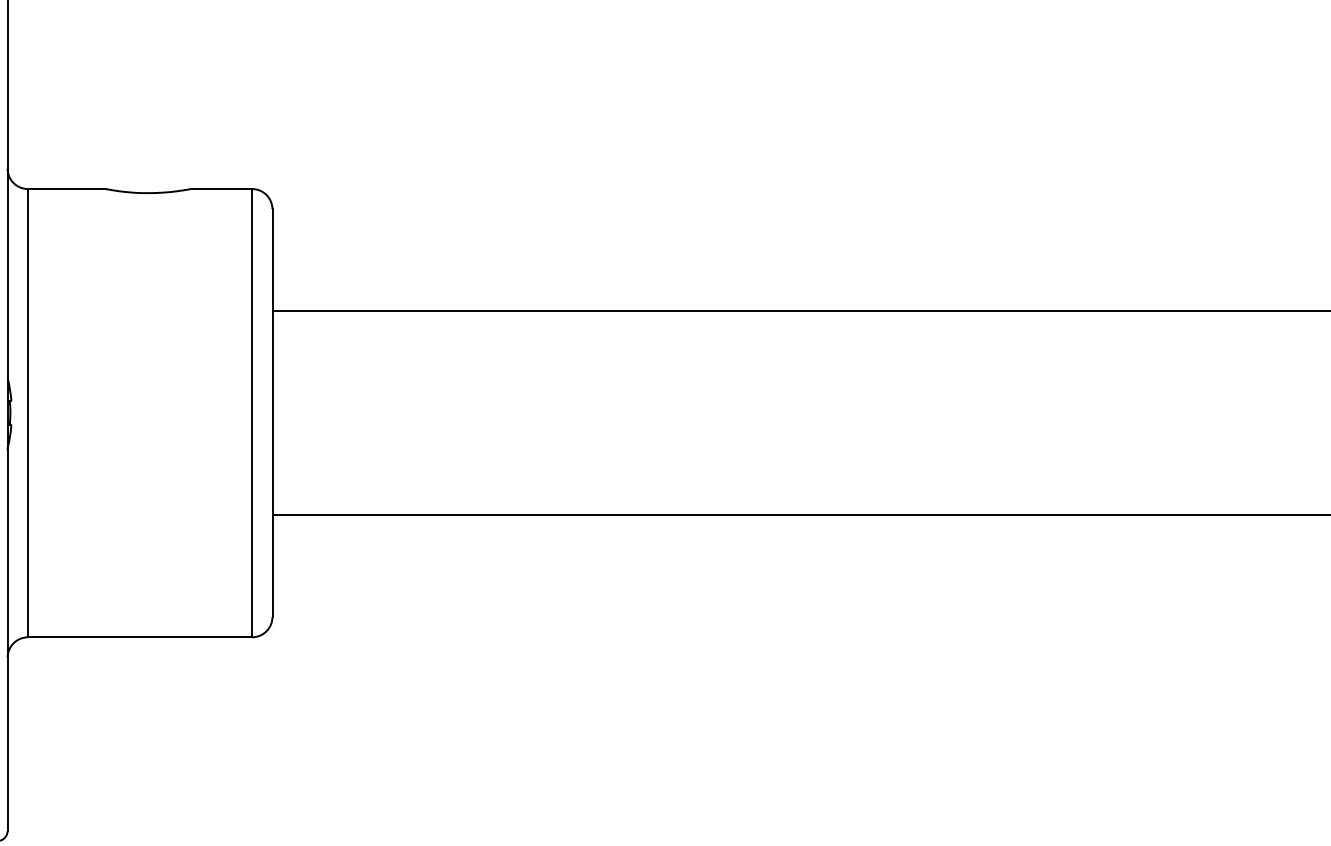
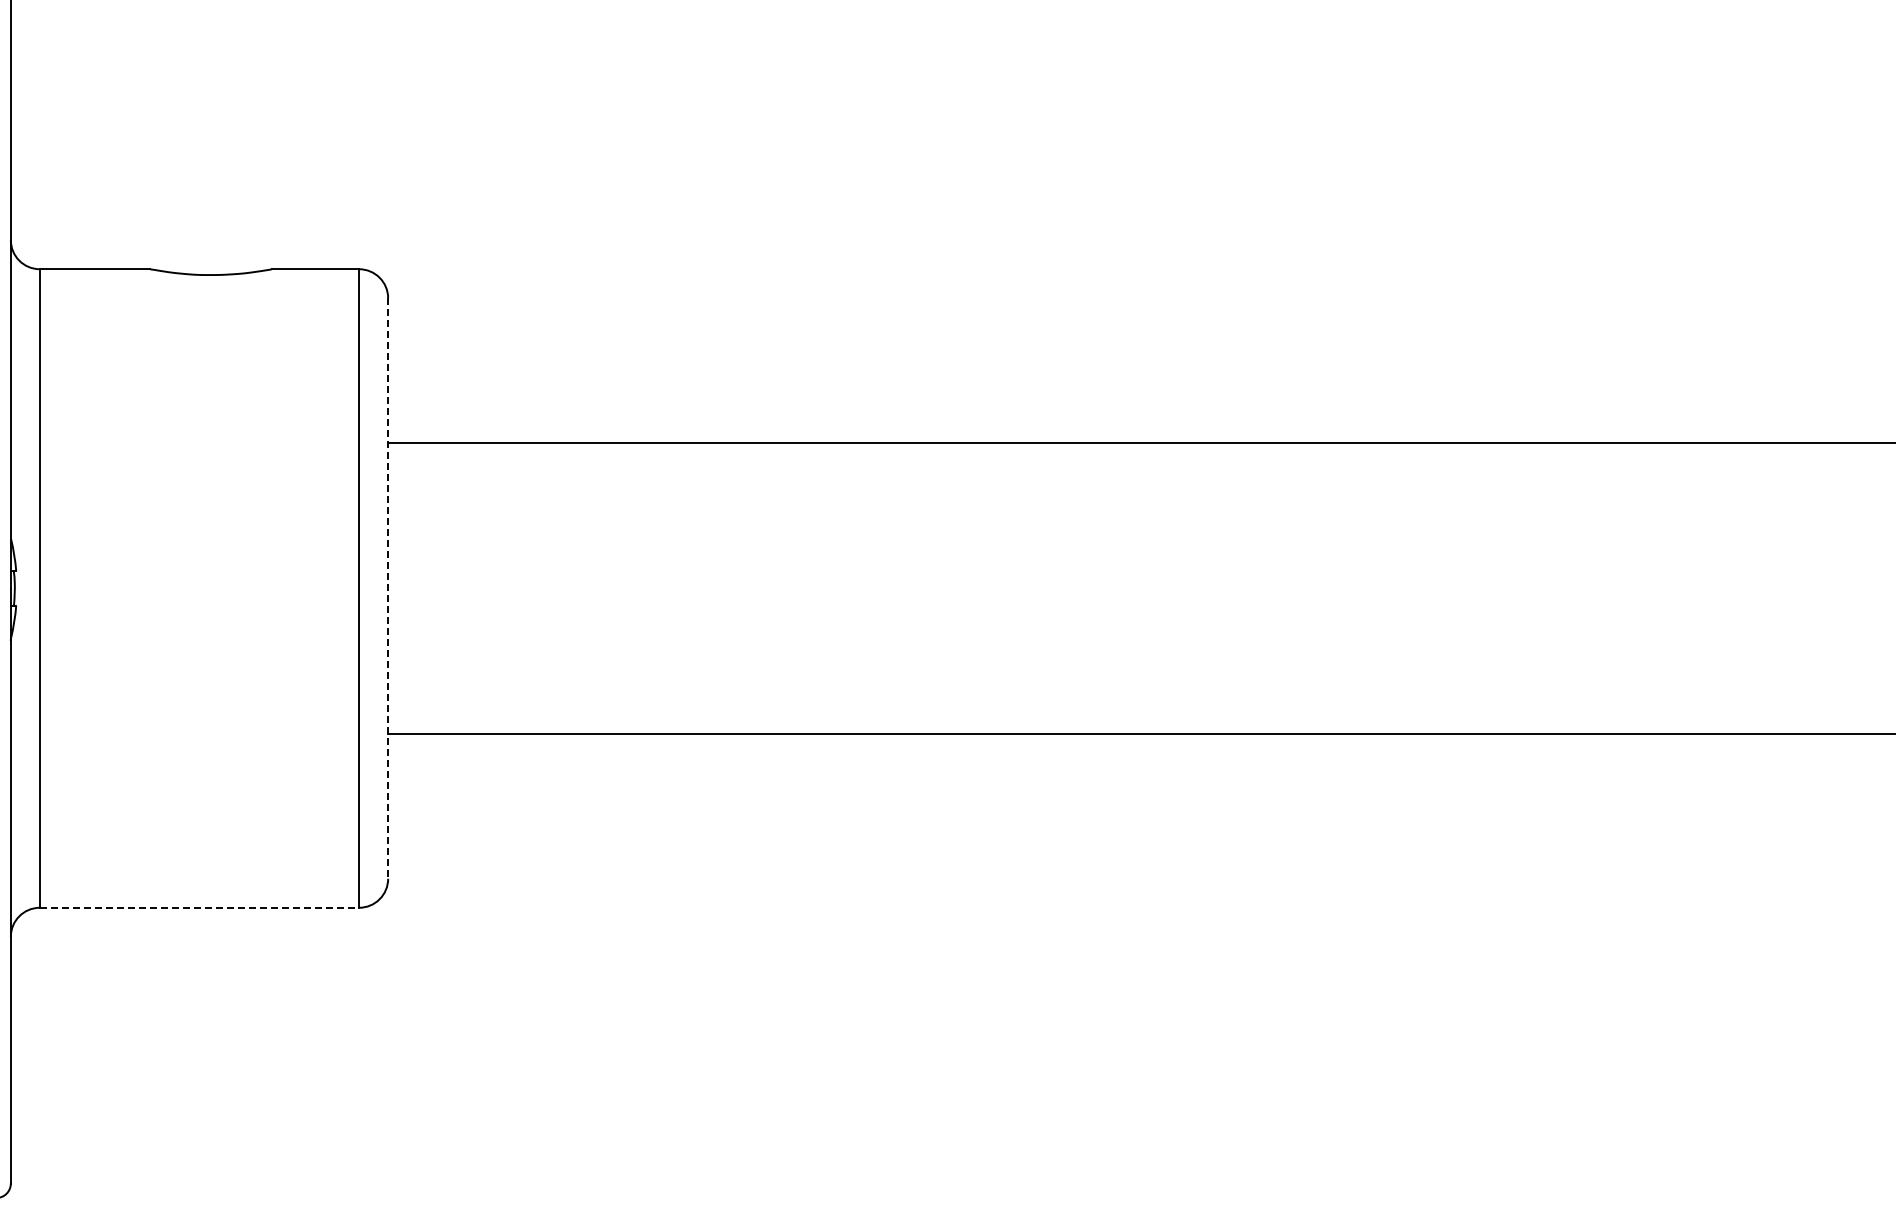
line: (272, 413) -> (388, 589), solid -> dashed
line: (140, 637) -> (199, 907), solid -> dashed

